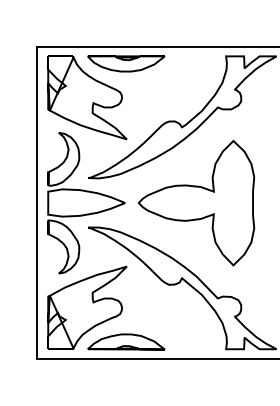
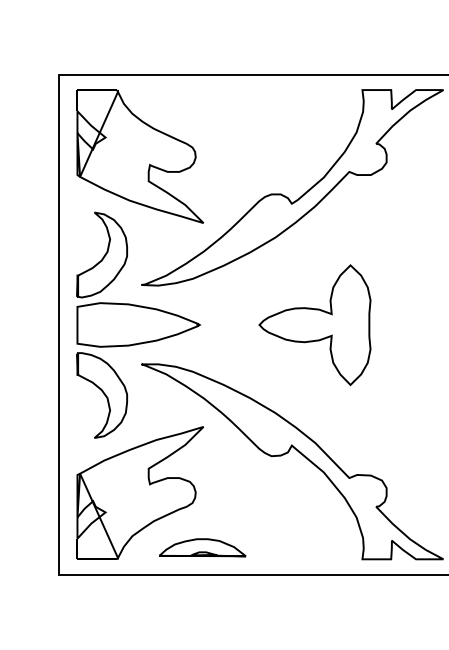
part: (126, 63) -> (202, 101), removed
part: (196, 202) -> (315, 324), size x0.6
part: (126, 341) -> (202, 546), size x0.7

